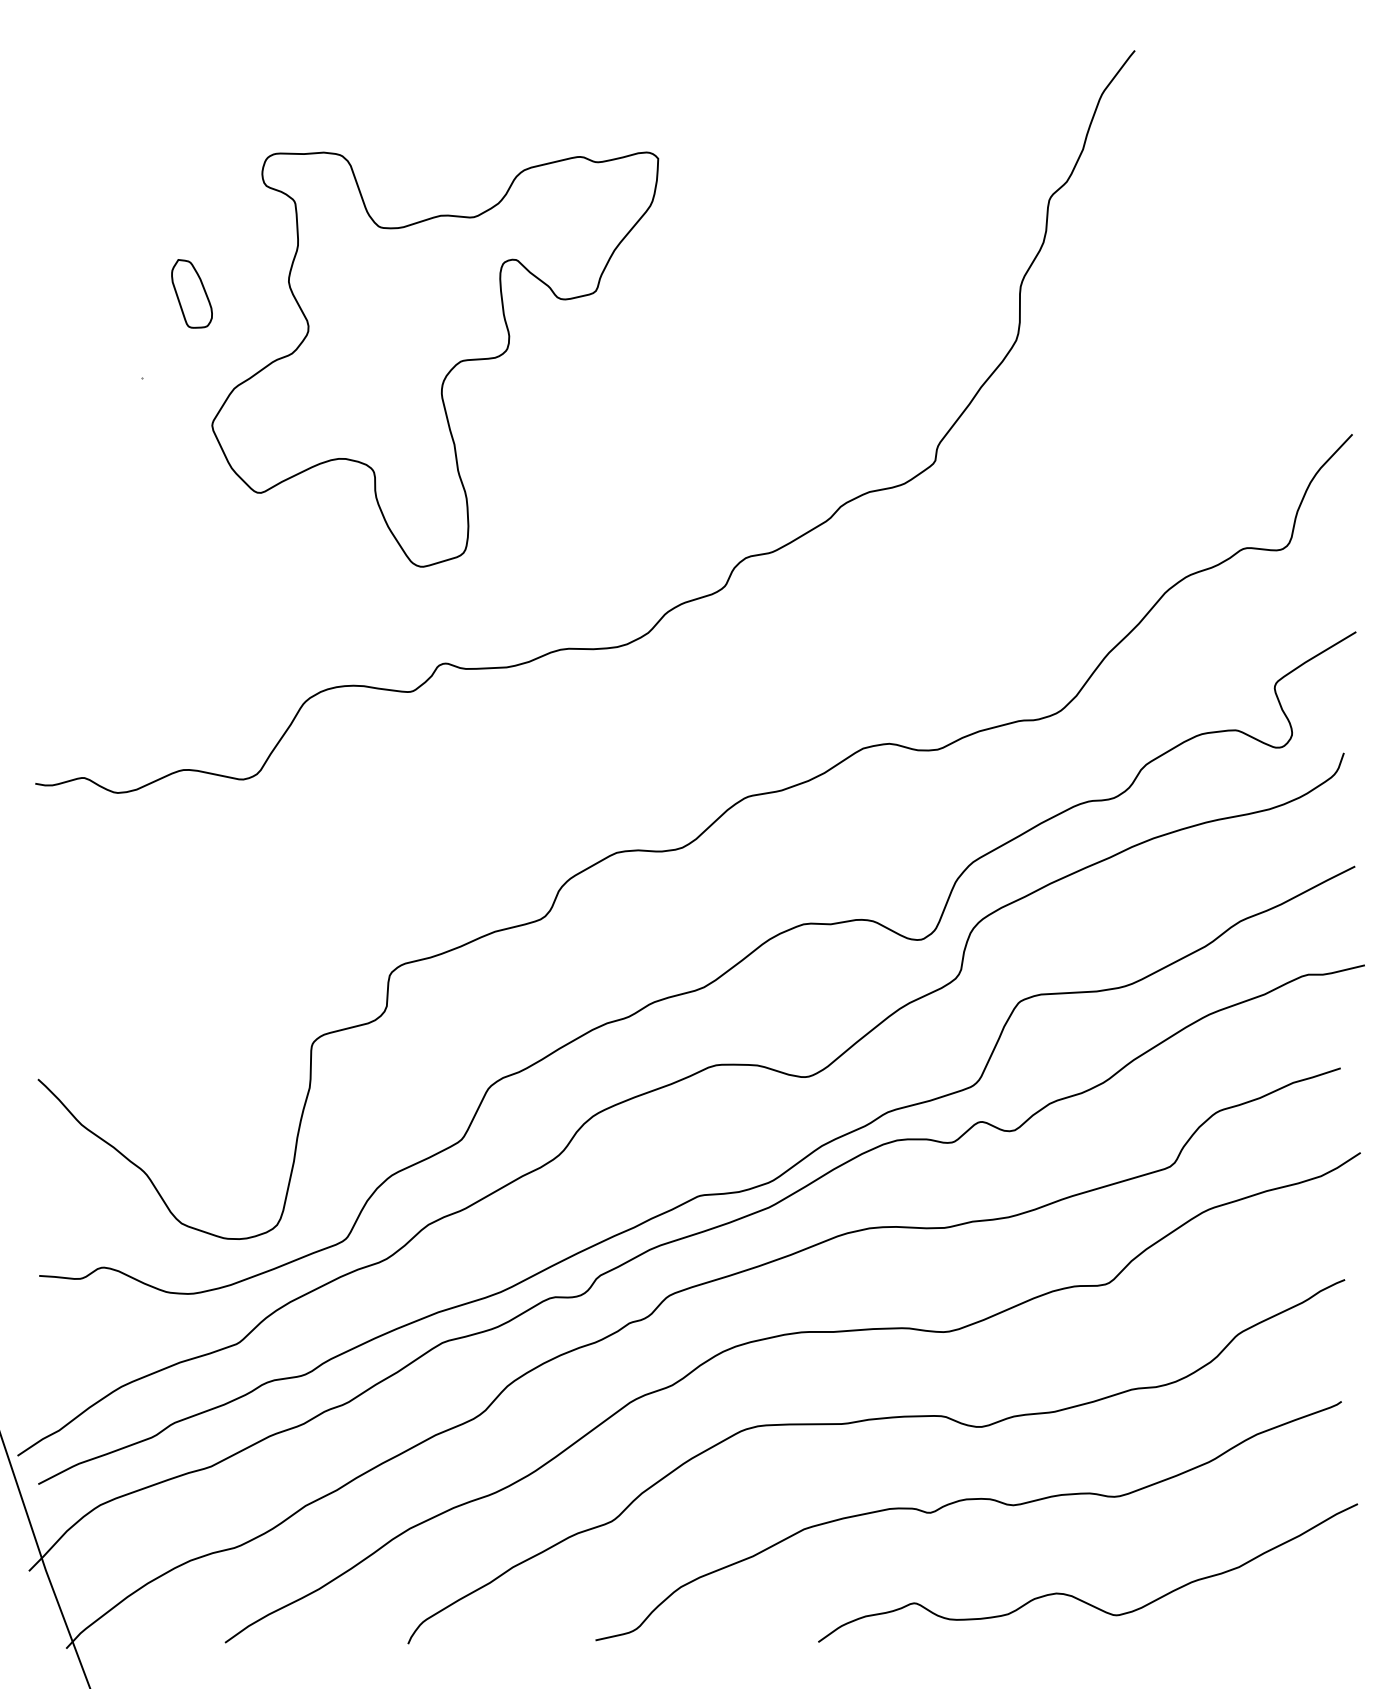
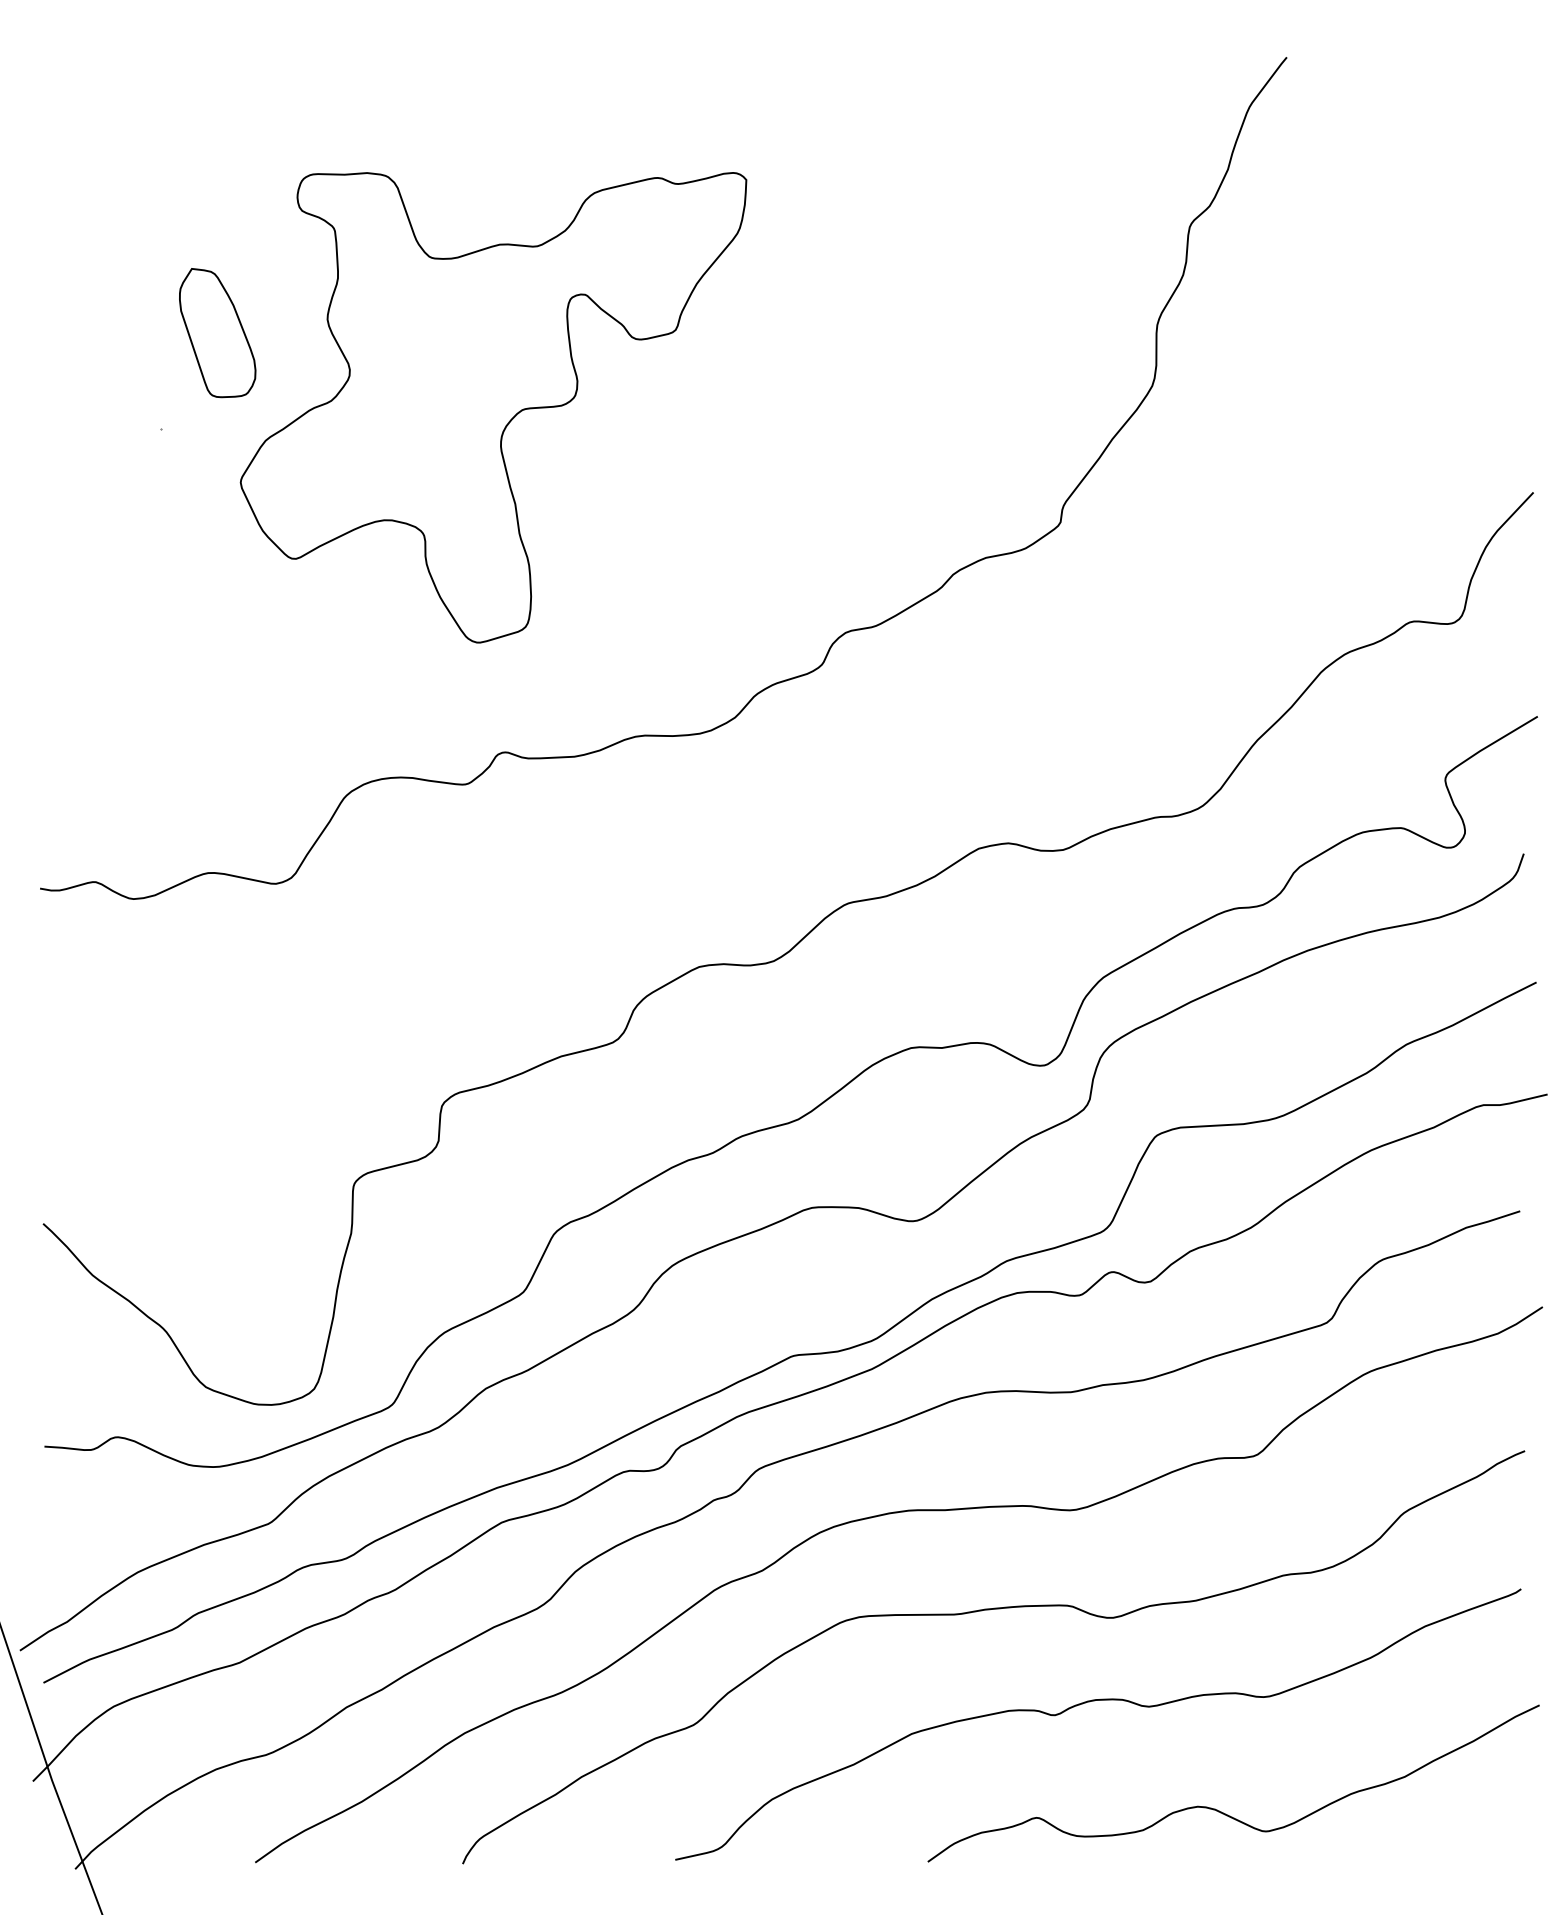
part: (191, 294) -> (217, 333), size x1.67

